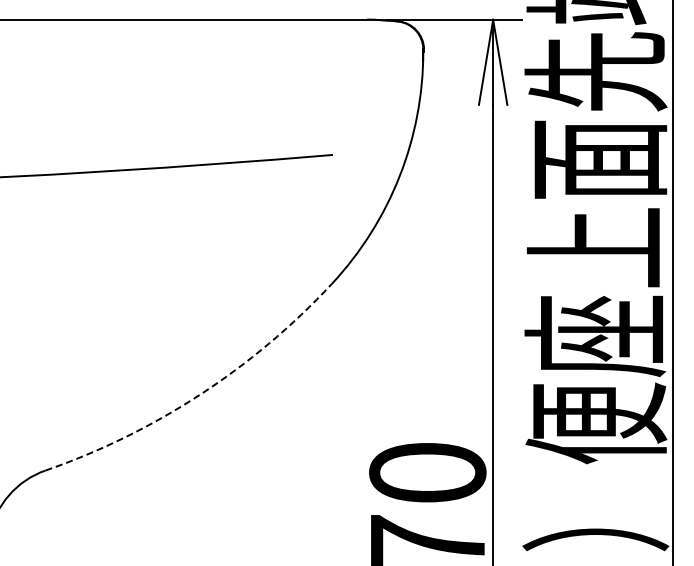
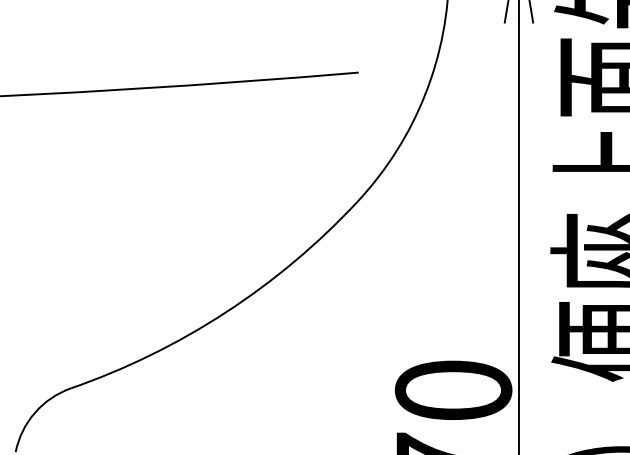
arc: (200, 394) -> (226, 312), dashed -> solid

